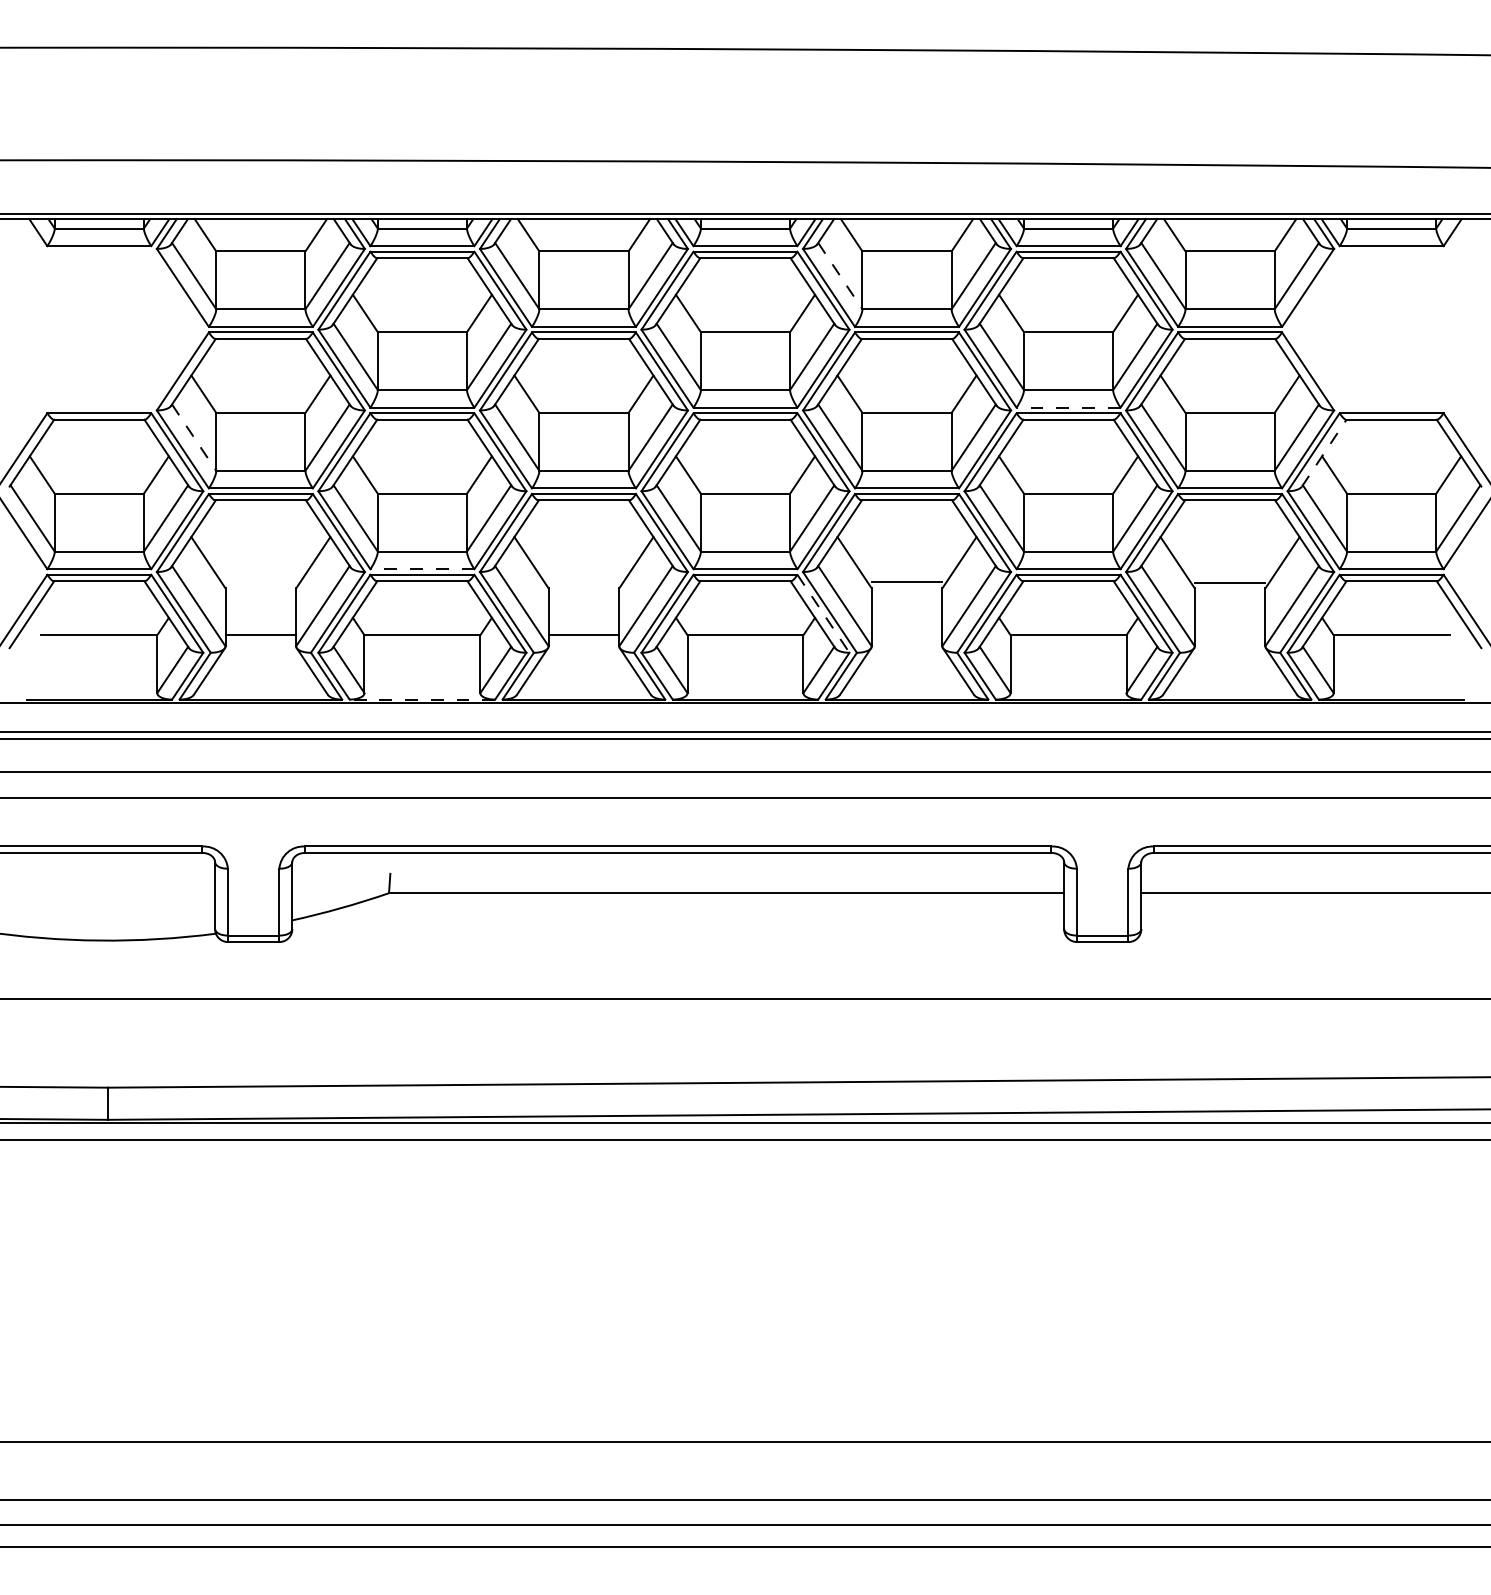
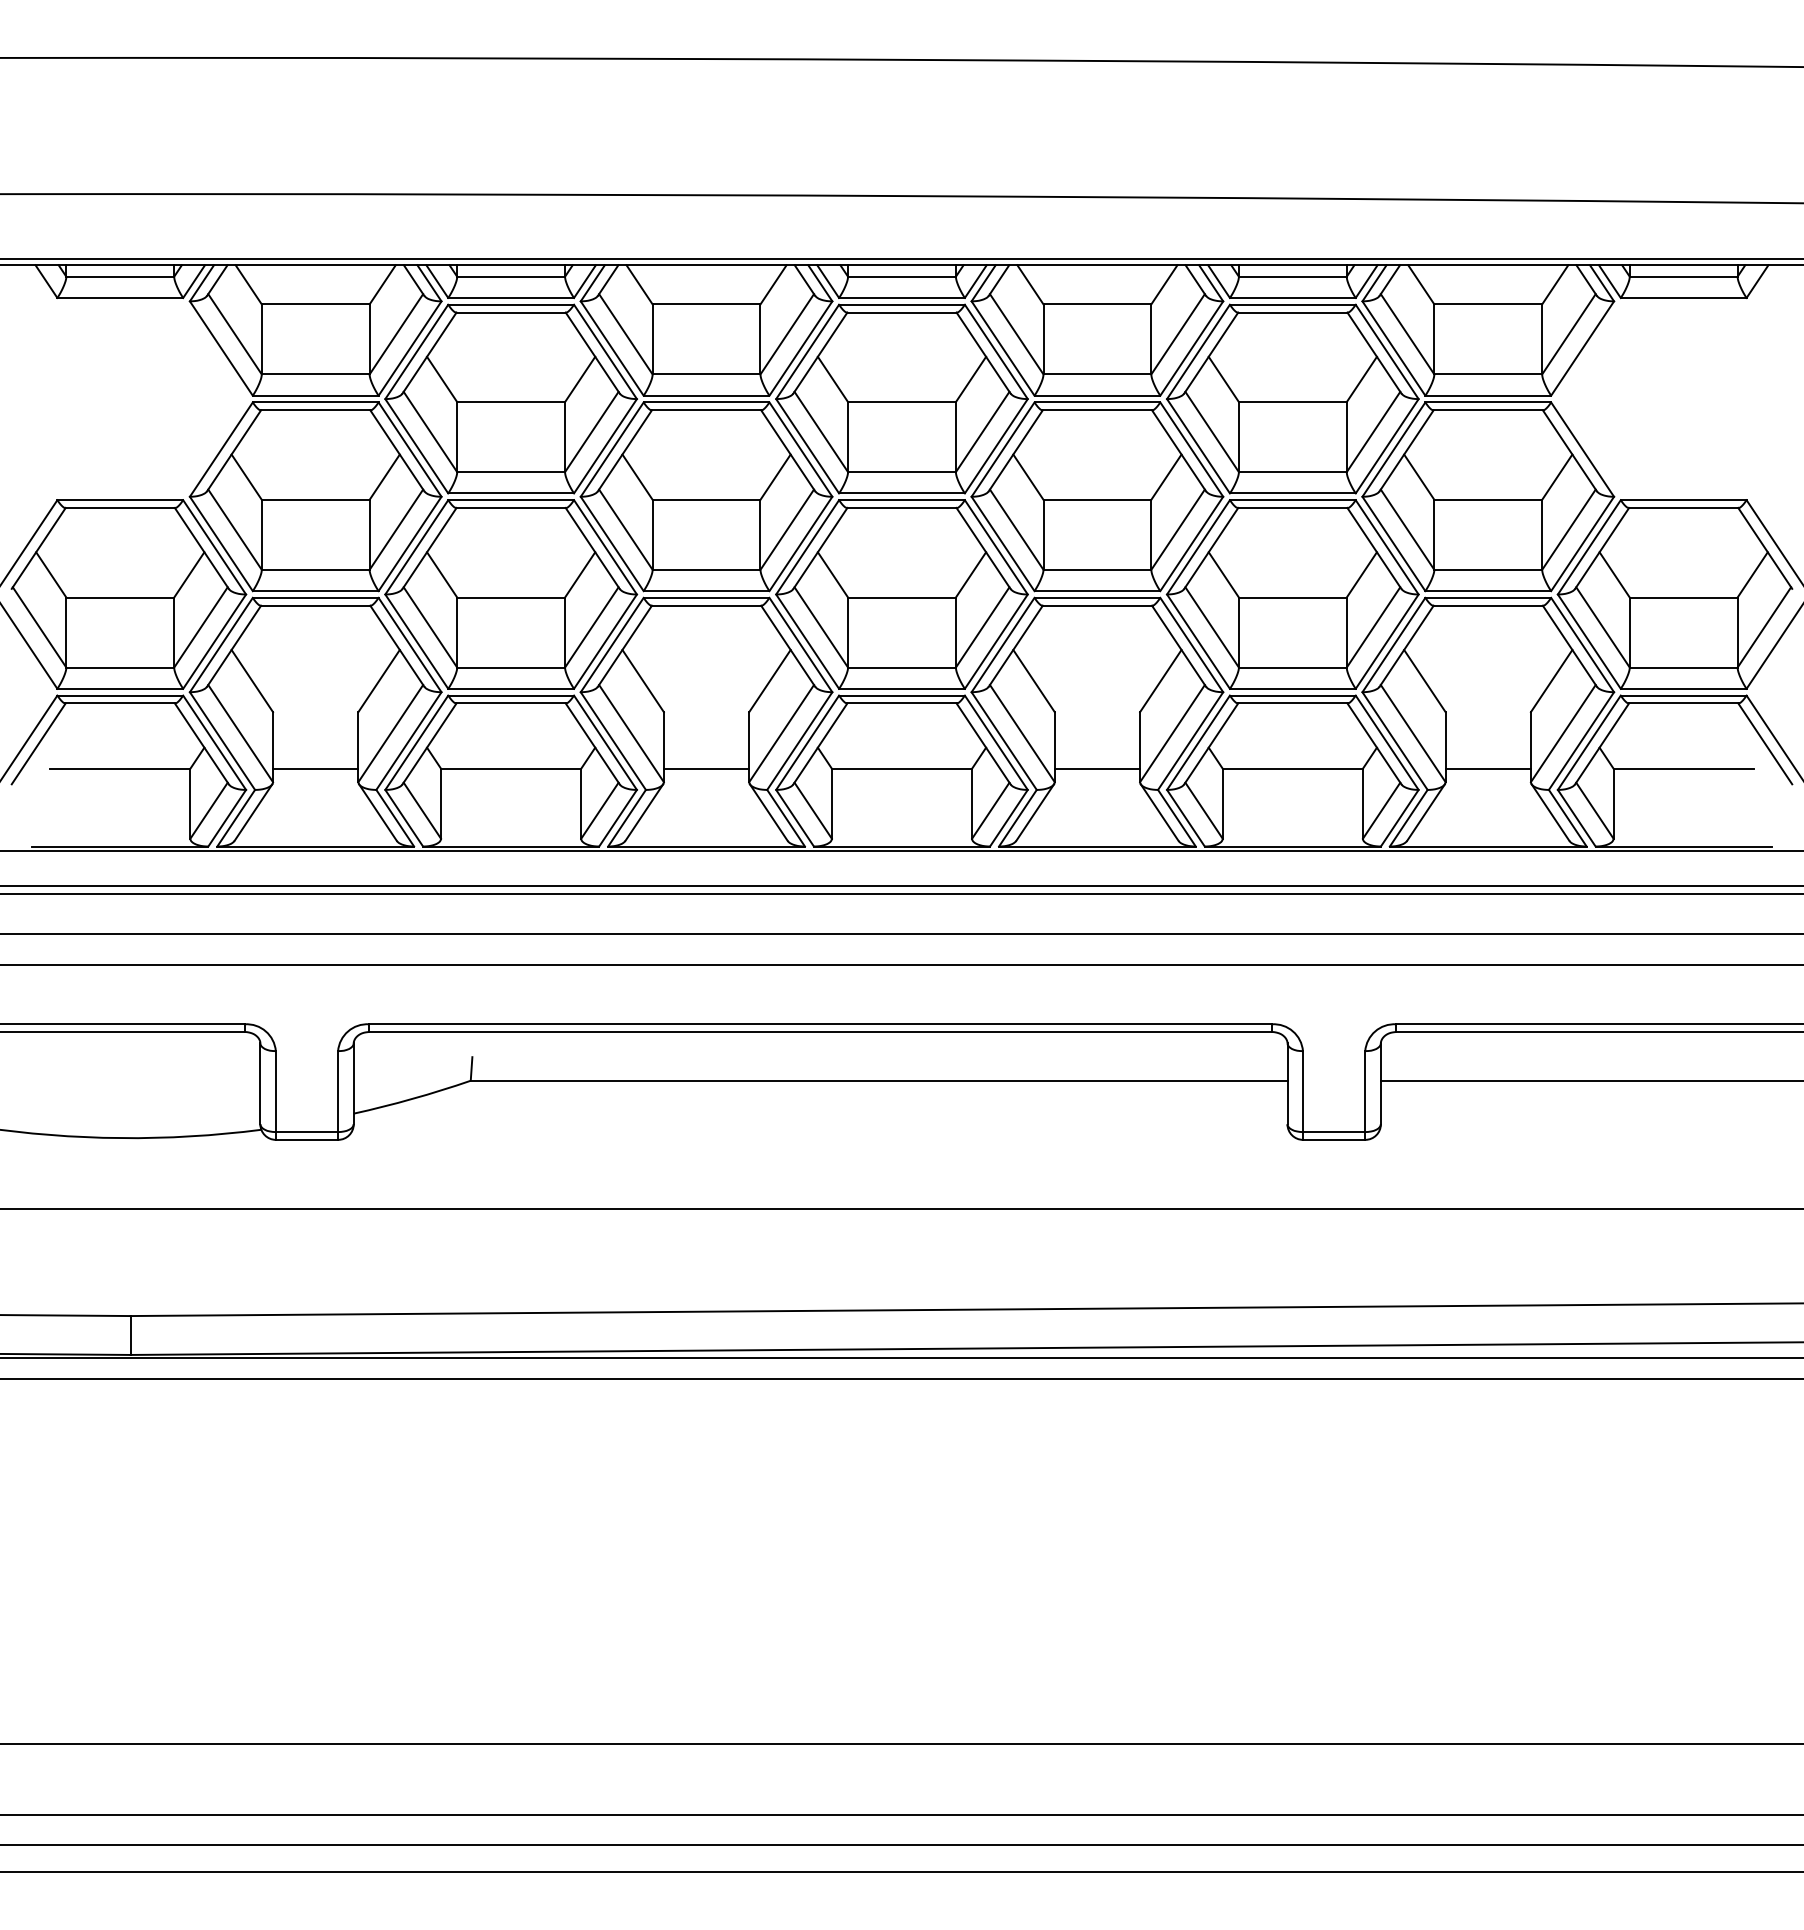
line: (840, 276) -> (1017, 334), dashed -> solid
line: (1068, 407) -> (1292, 493), dashed -> solid
line: (194, 438) -> (235, 530), dashed -> solid
line: (1324, 453) -> (1602, 548), dashed -> solid
line: (422, 568) -> (511, 688), dashed -> solid
line: (907, 582) -> (1097, 768), moved
line: (1229, 582) -> (1487, 768), moved
line: (823, 613) -> (996, 742), dashed -> solid
line: (421, 699) -> (510, 846), dashed -> solid

